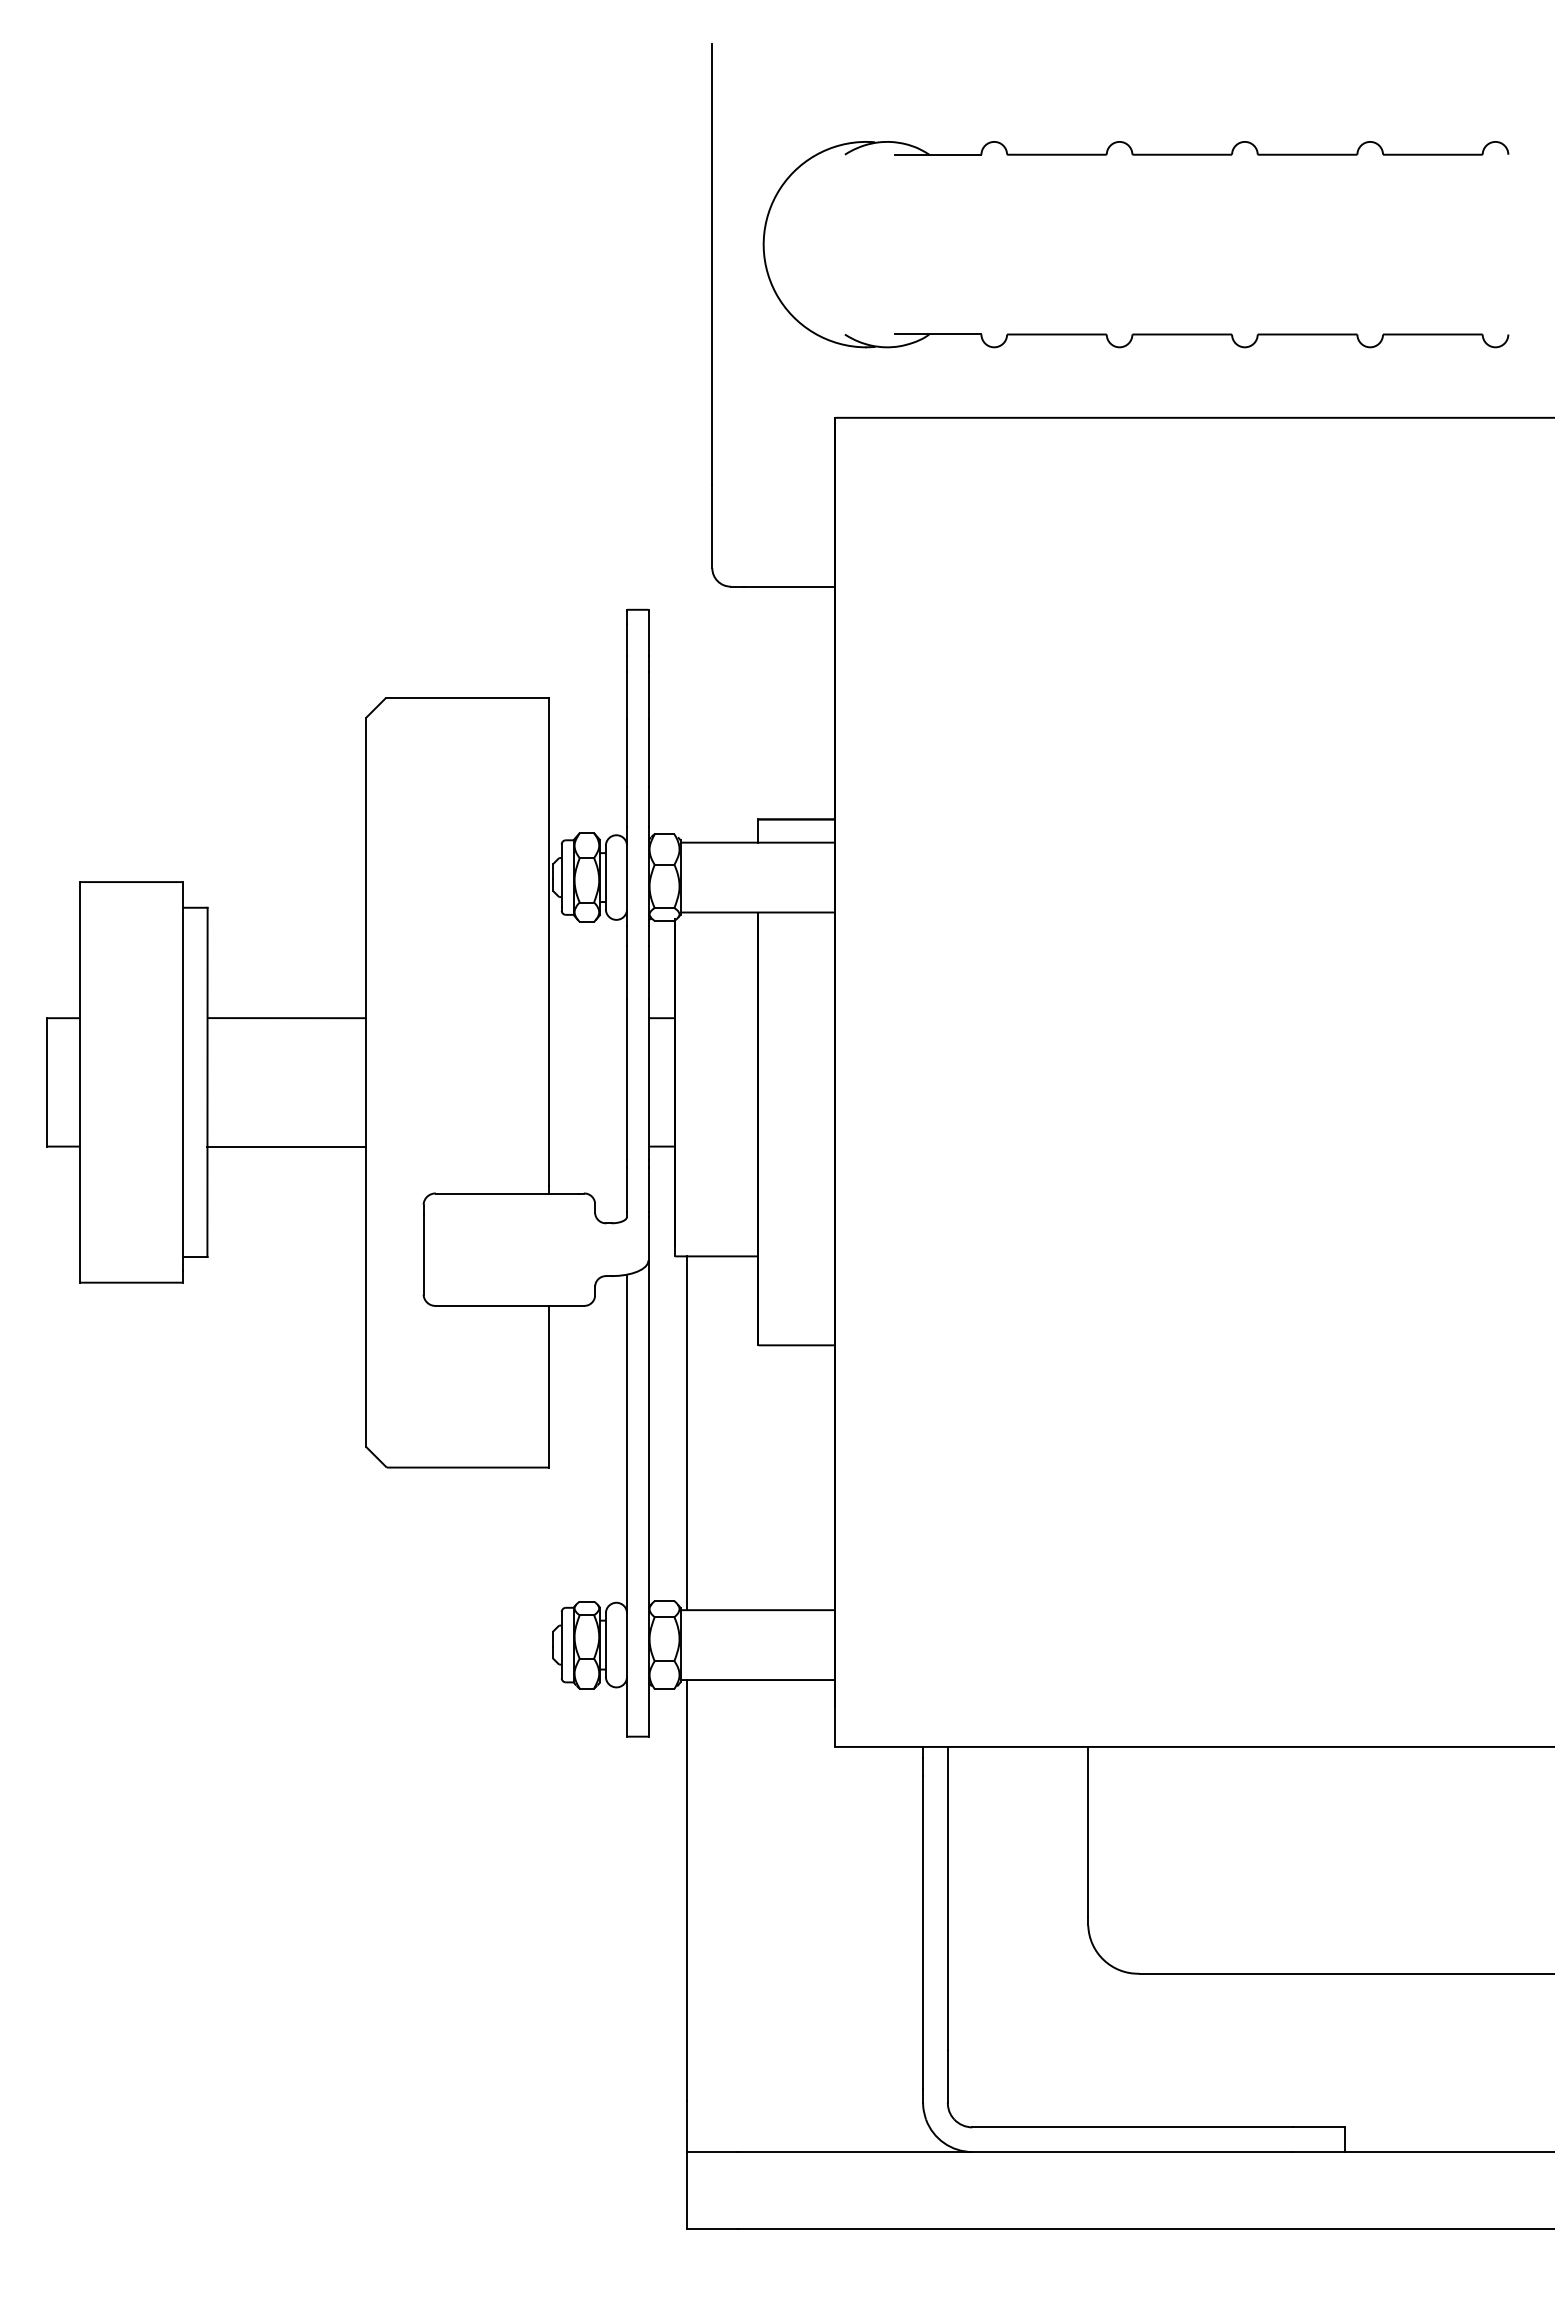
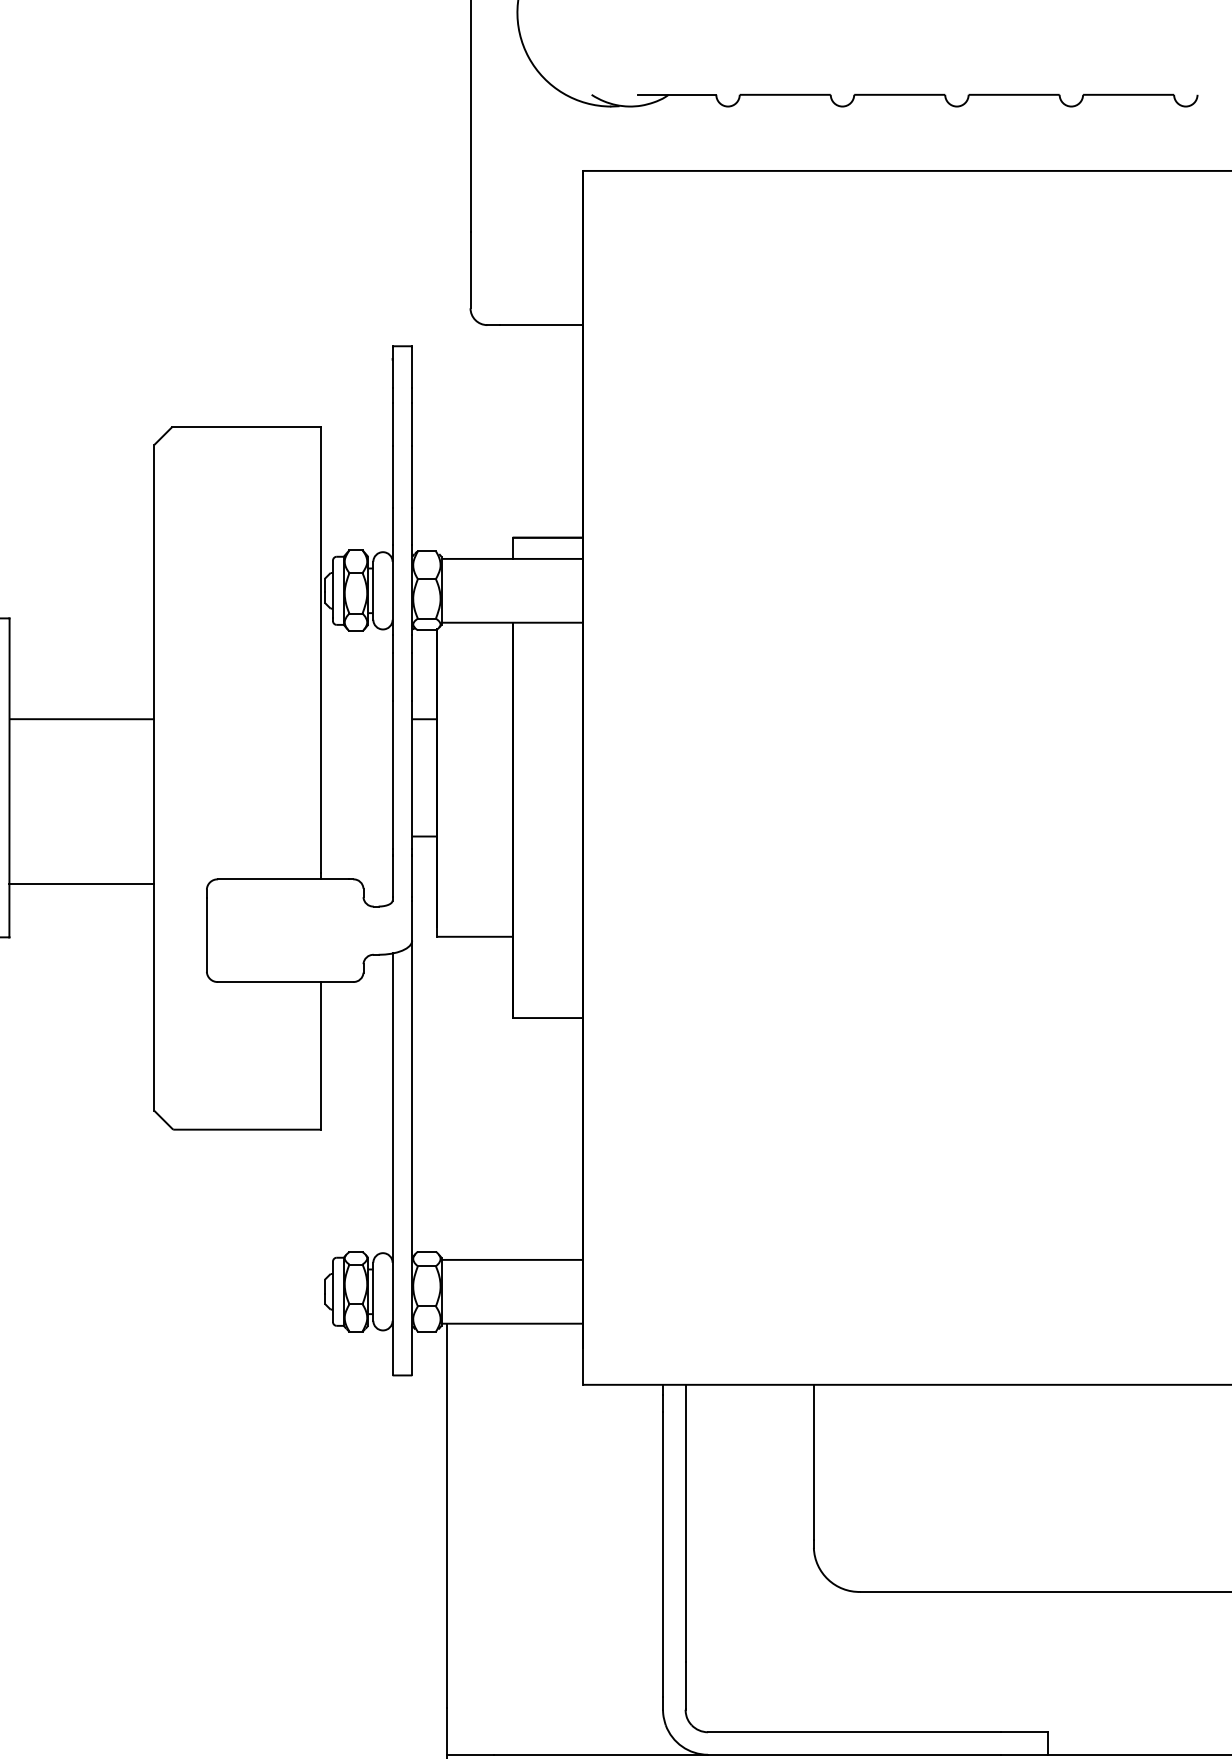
line: (286, 1146) -> (81, 883), moved
line: (686, 1433) -> (446, 1098), removed

